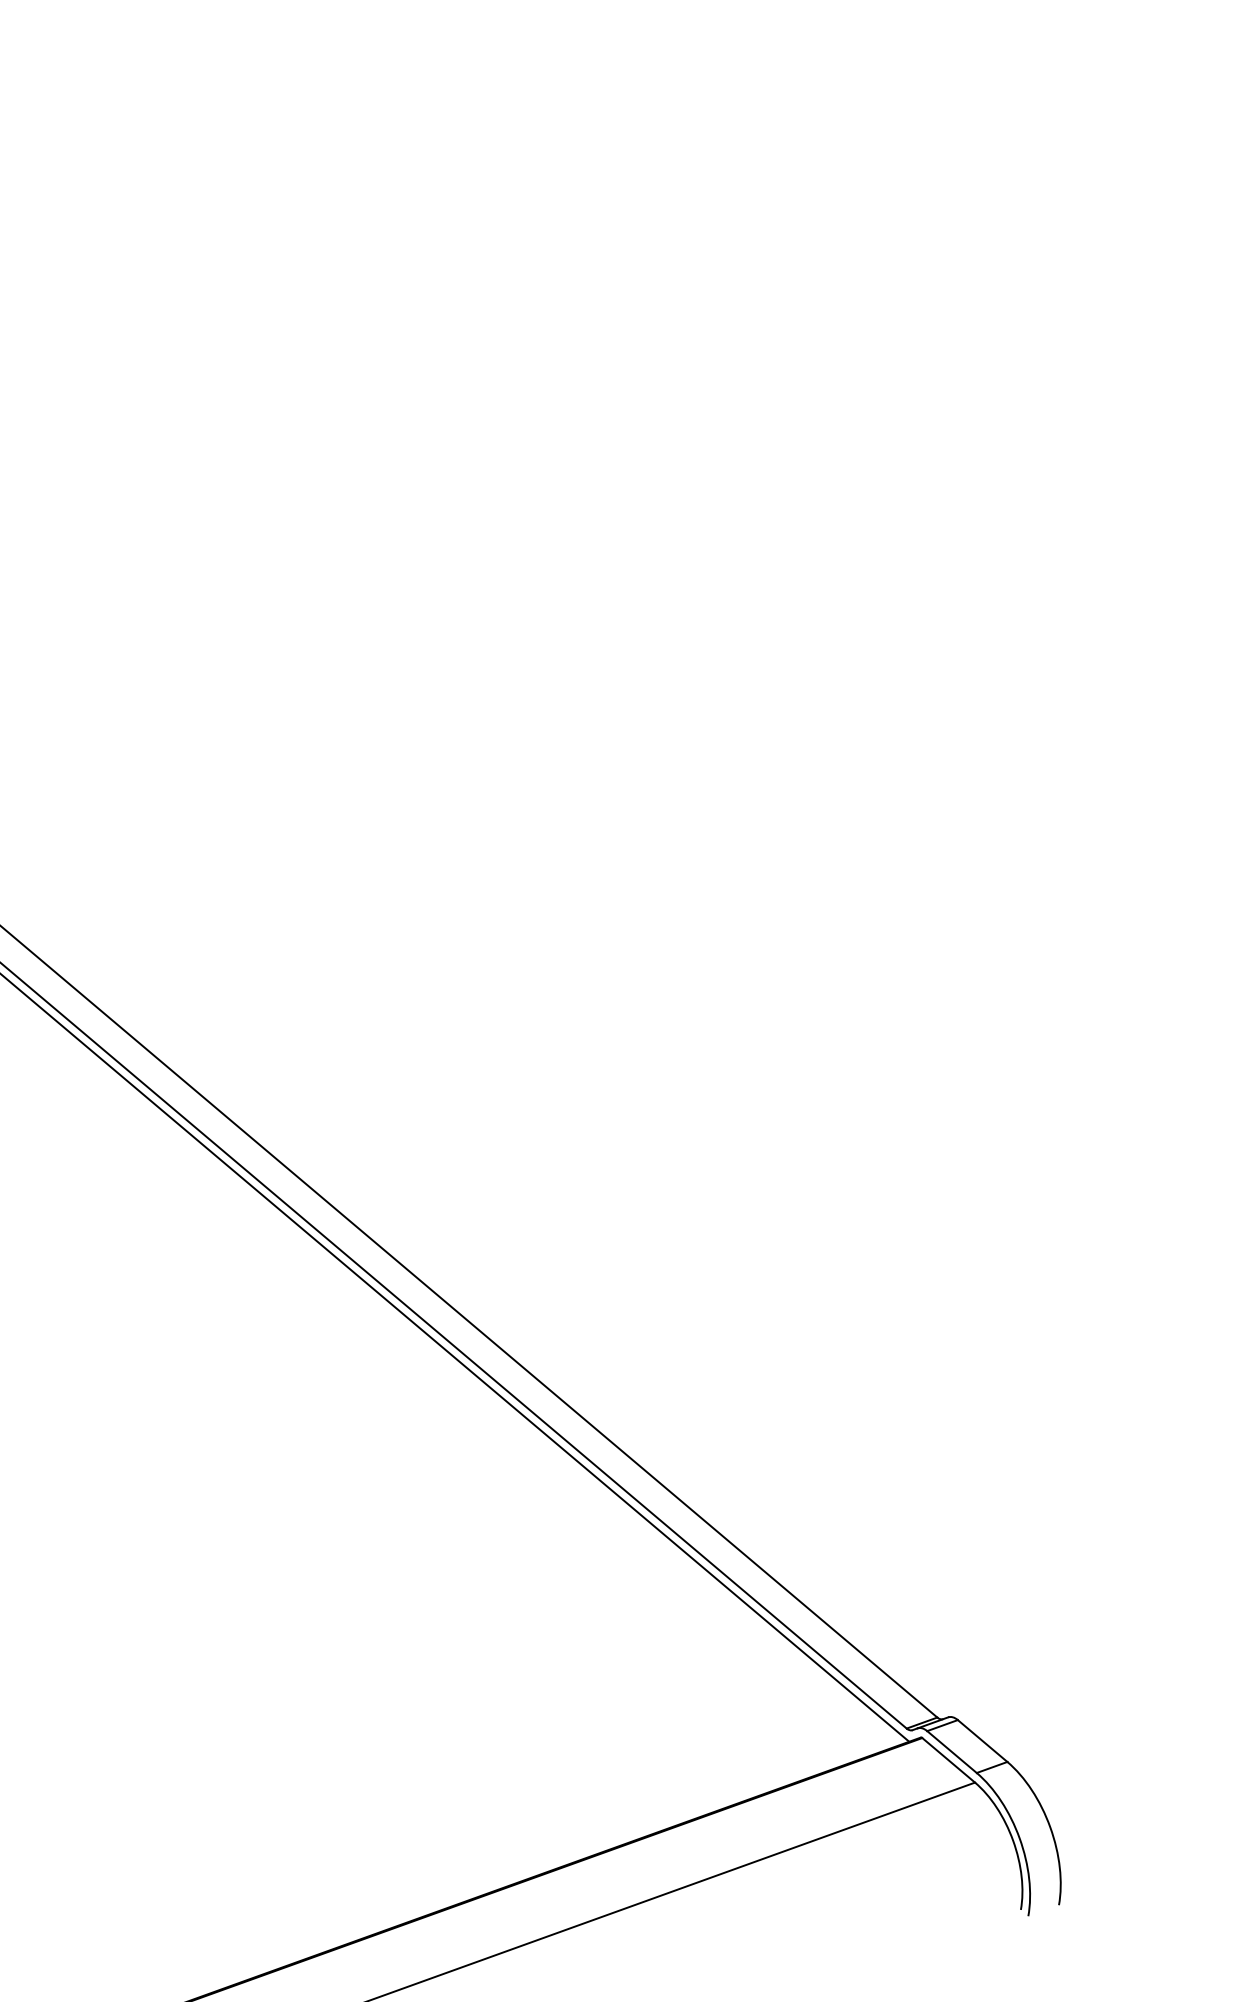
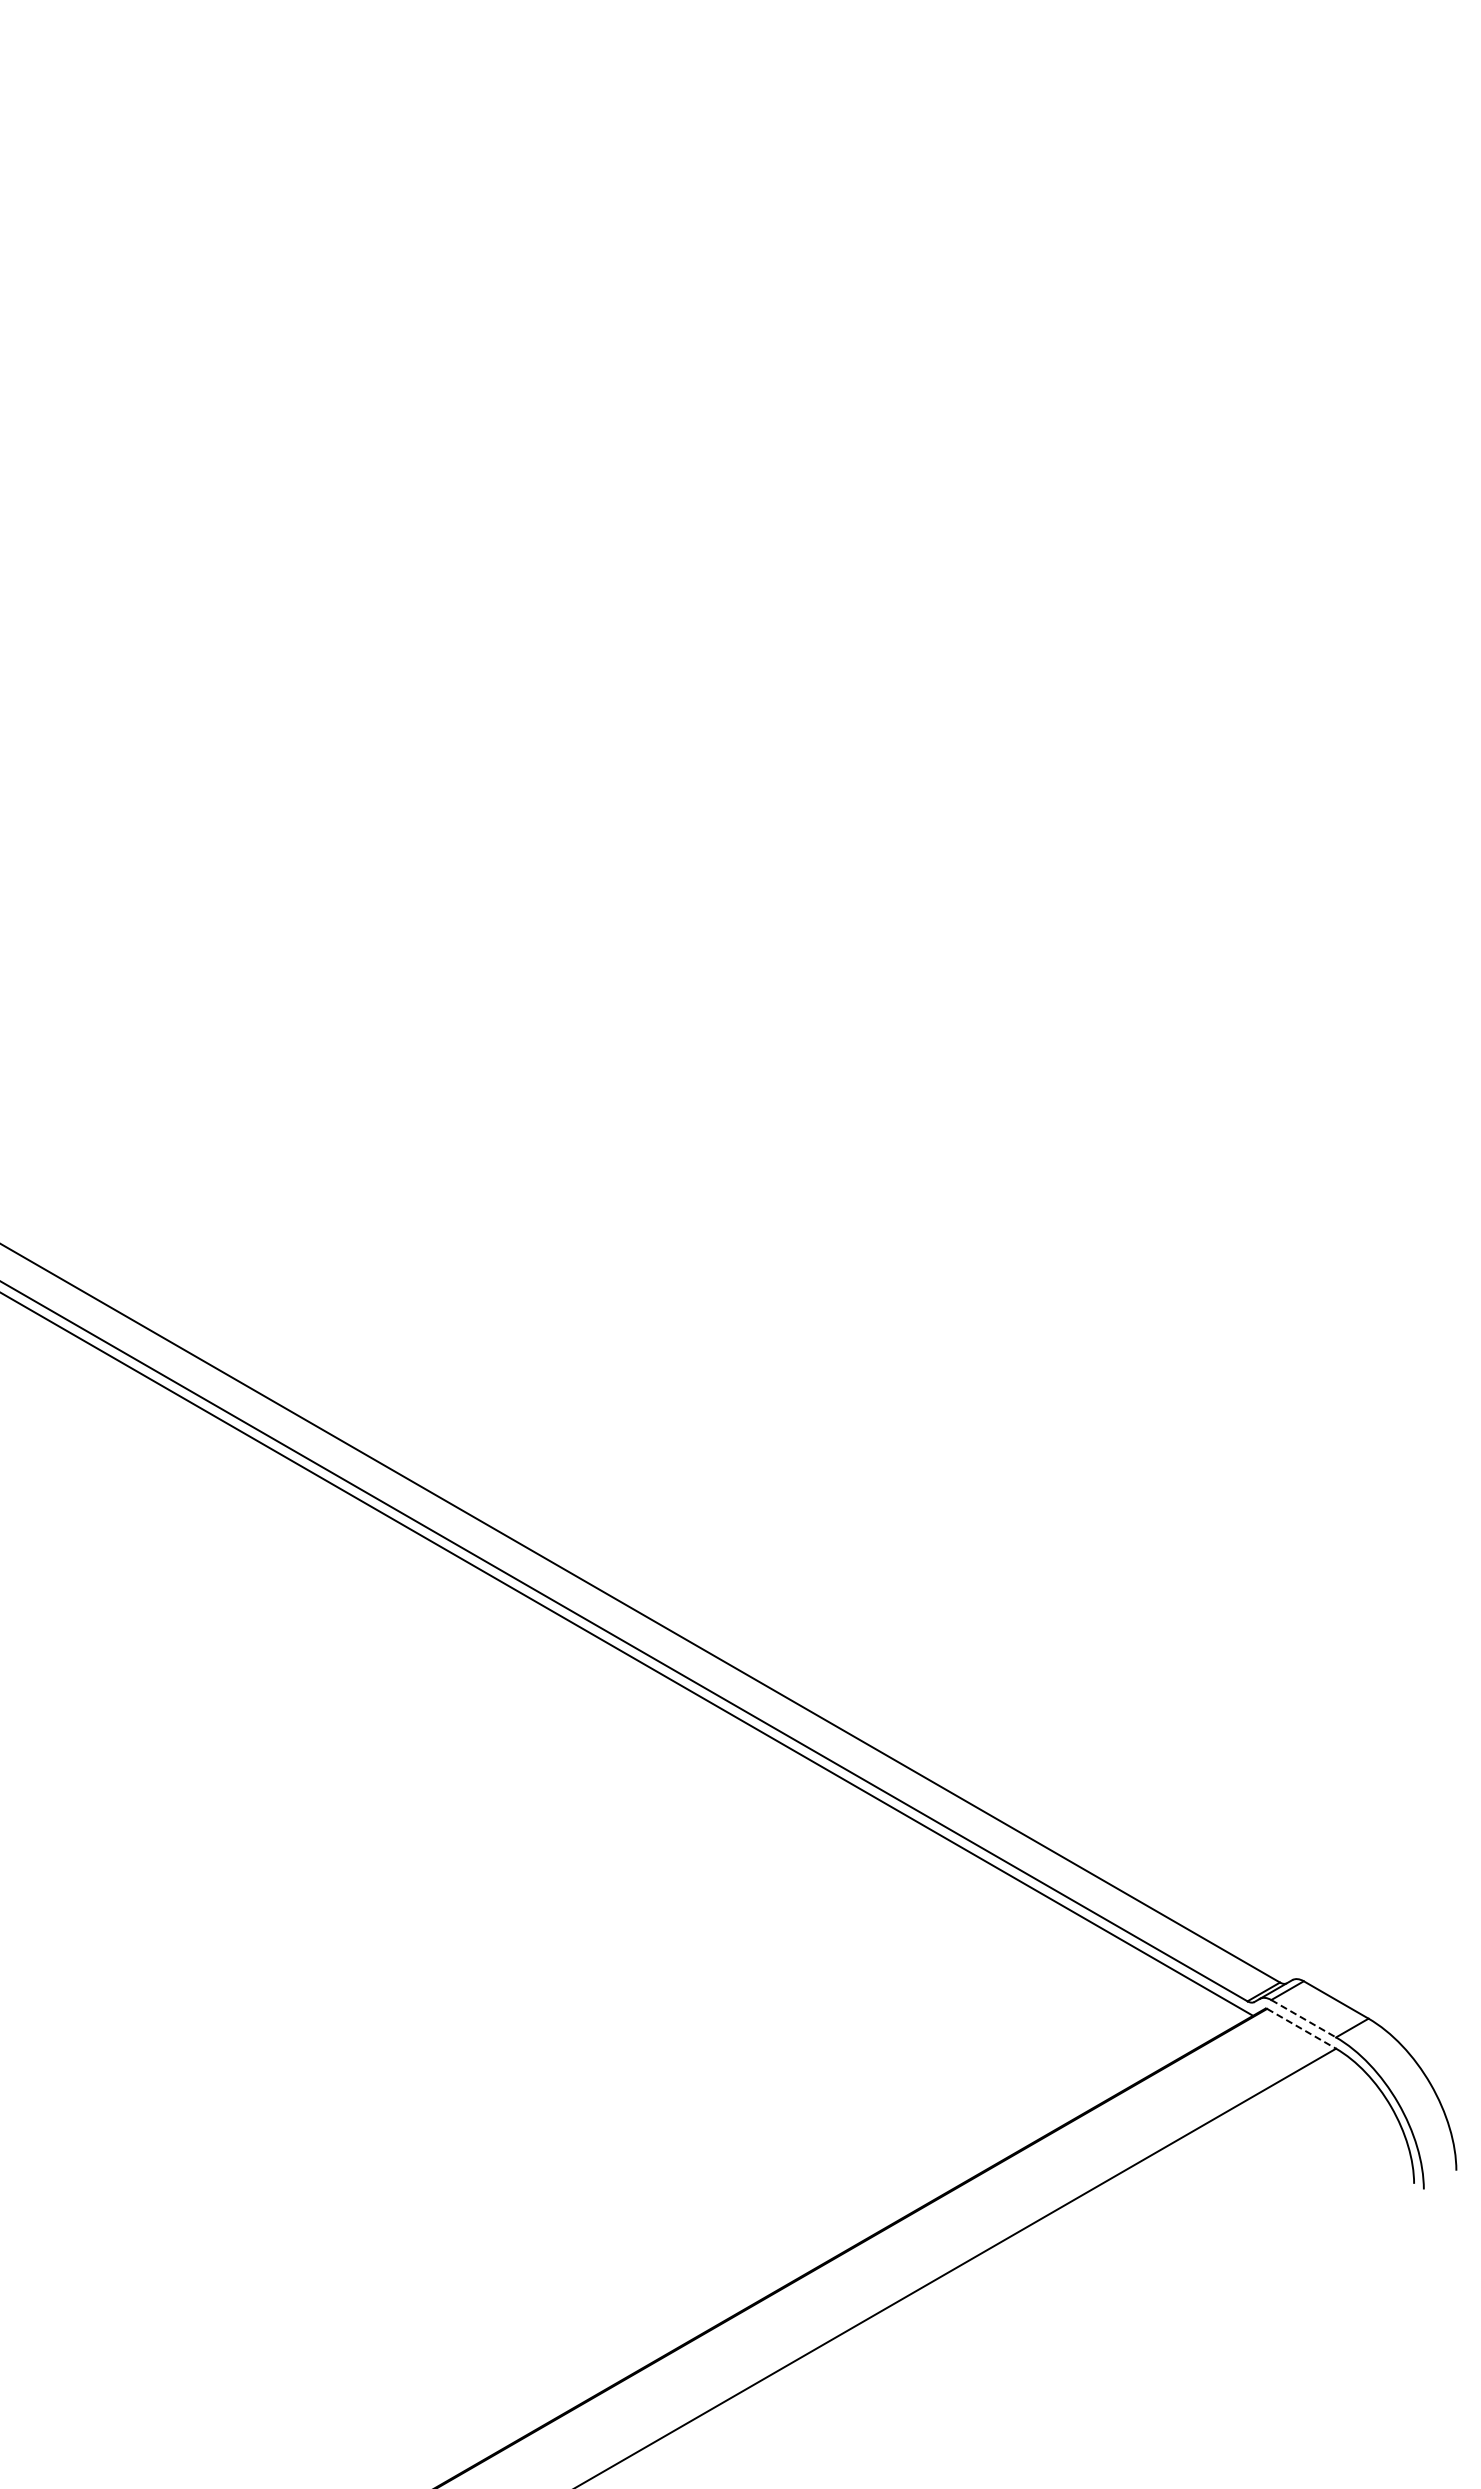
line: (952, 1751) -> (1304, 2018), solid -> dashed
line: (948, 1760) -> (1301, 2028), solid -> dashed

